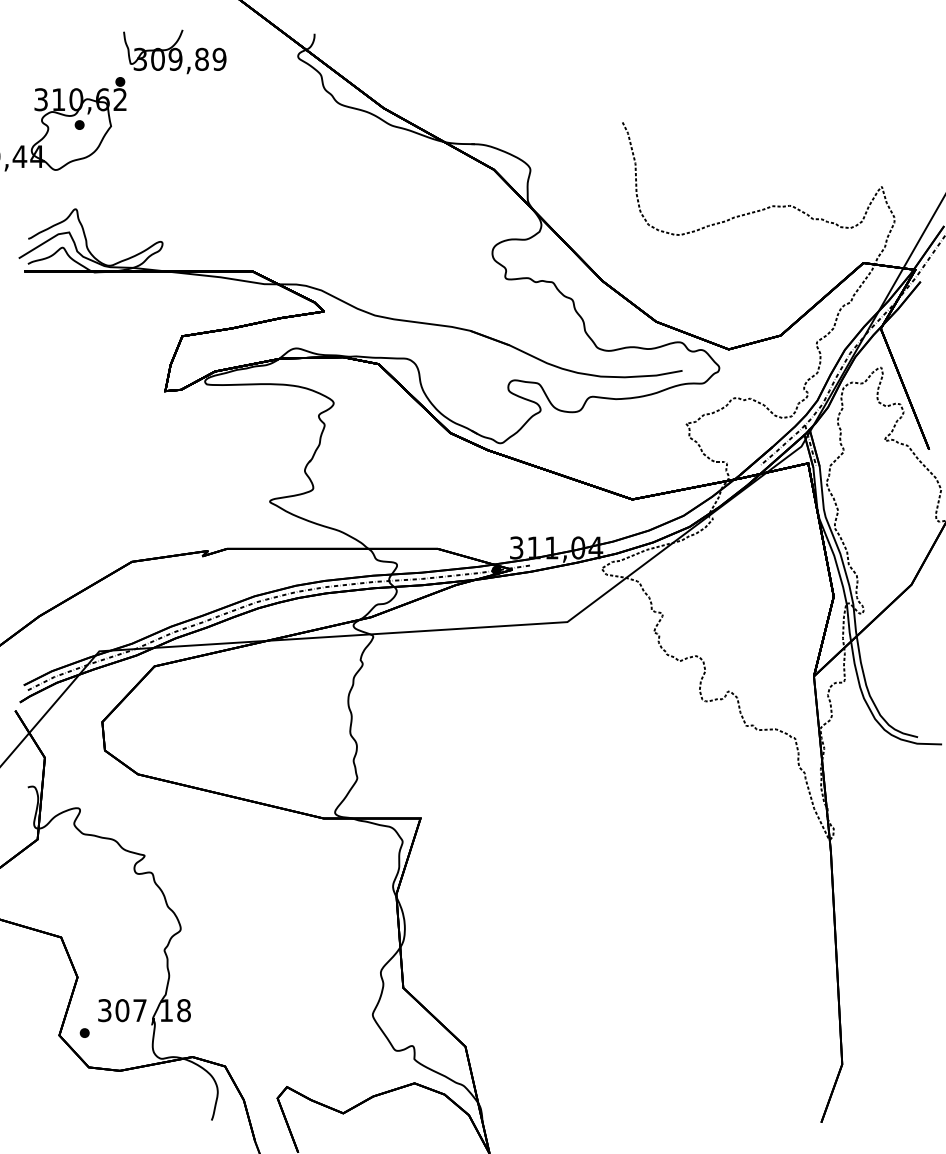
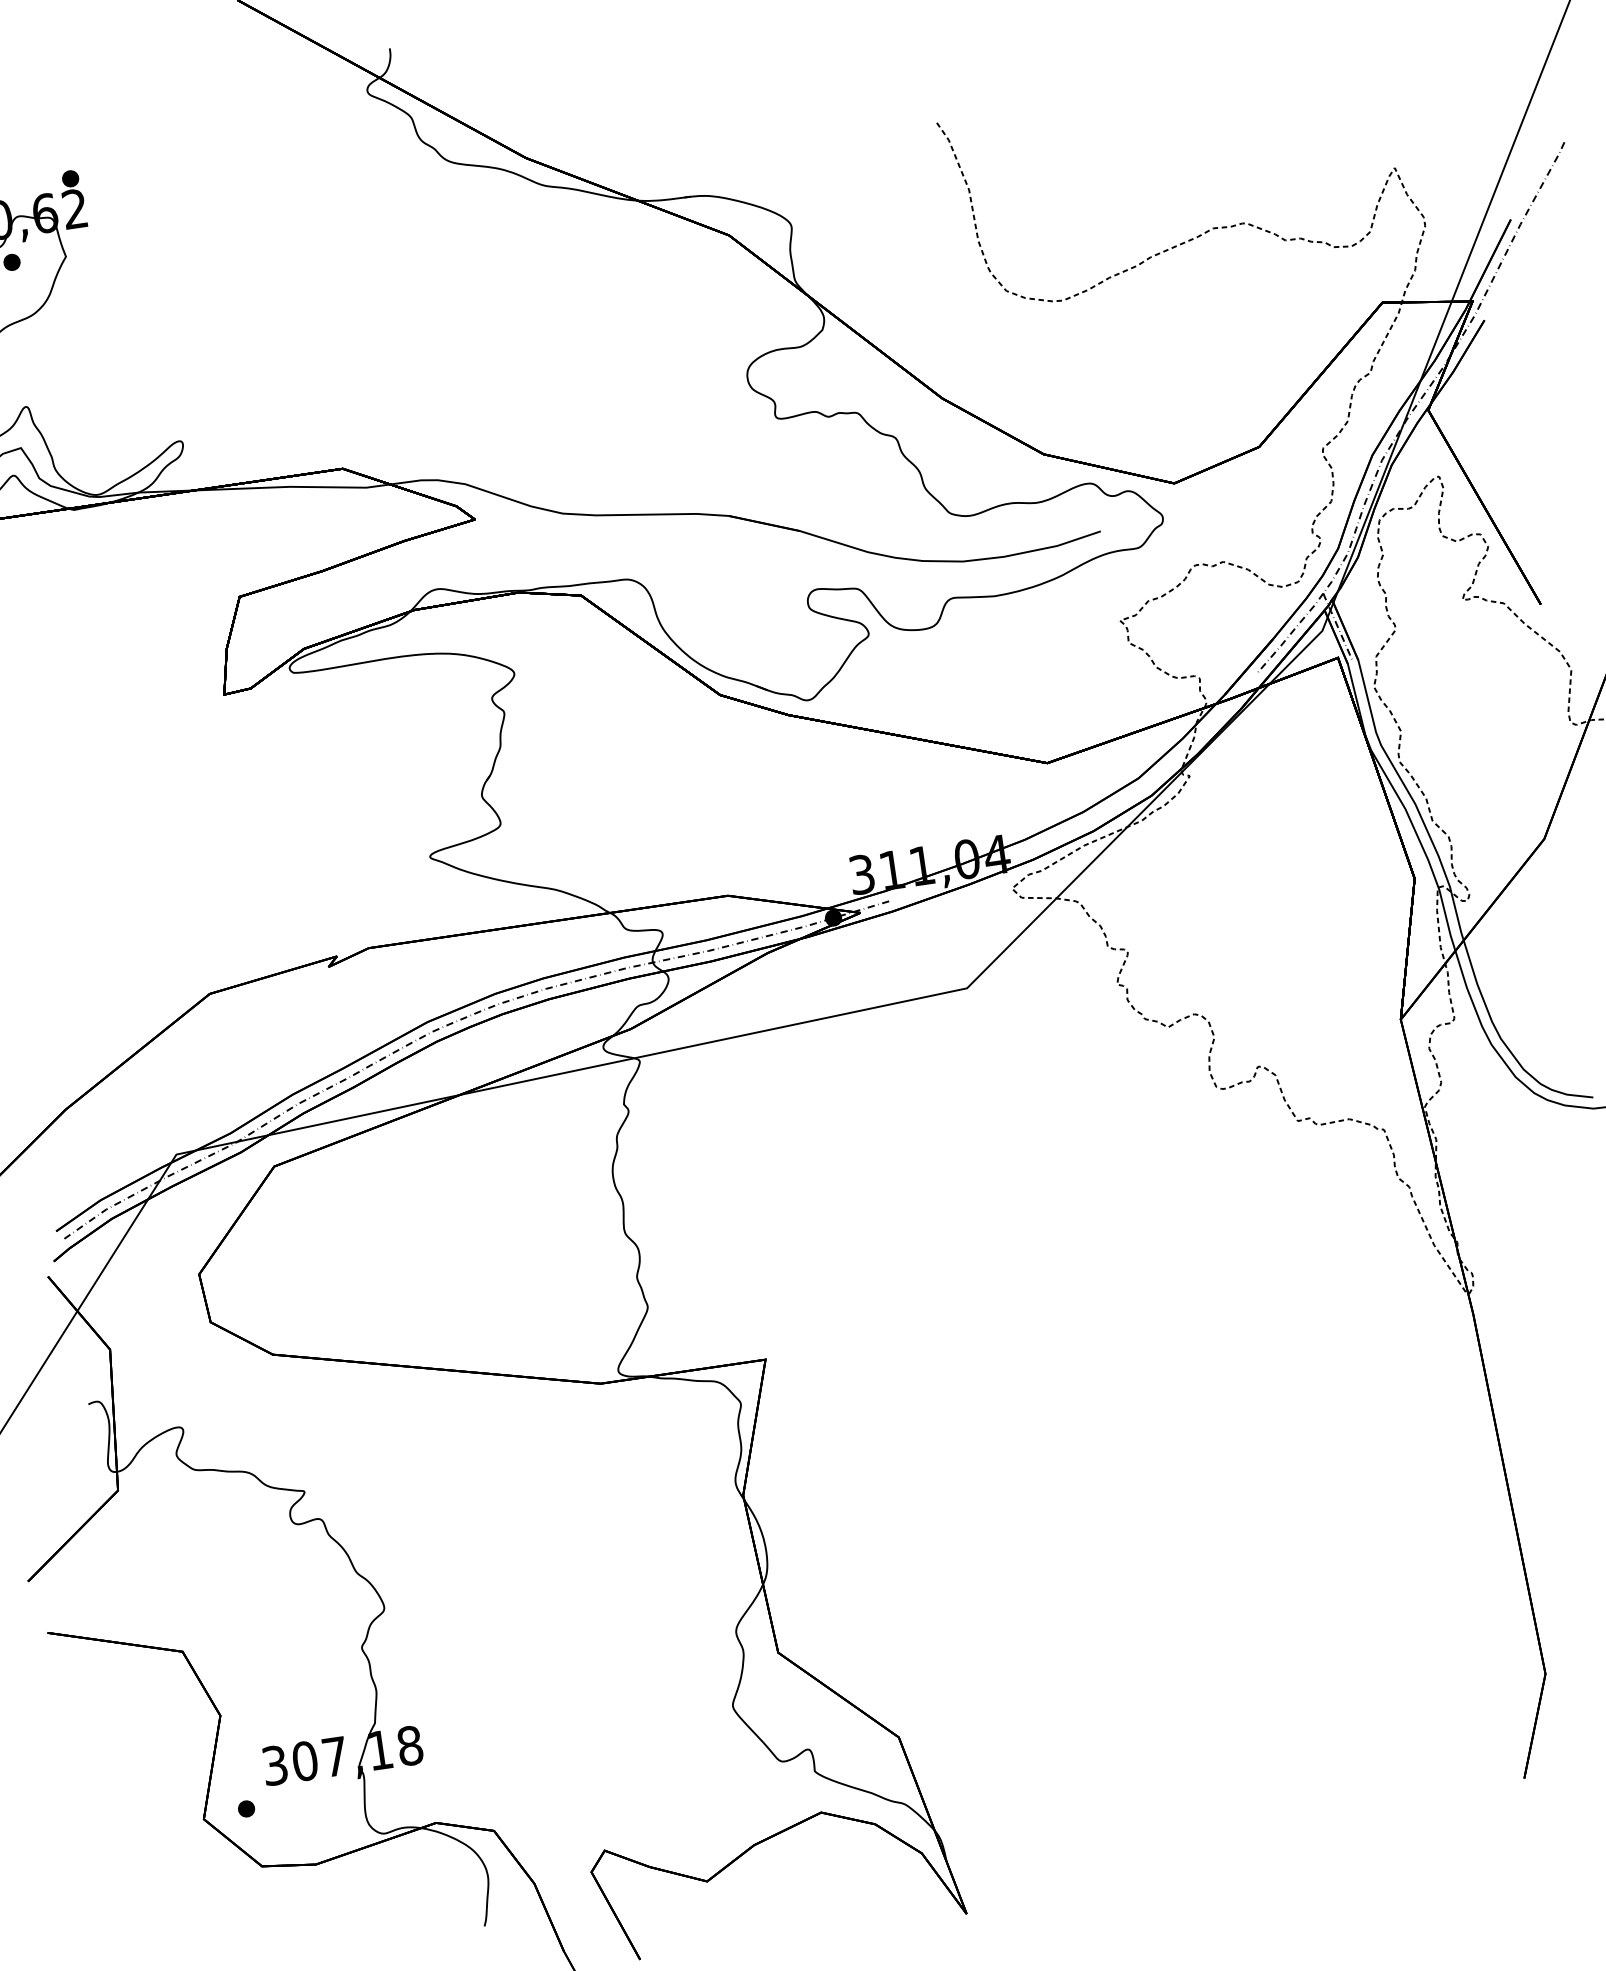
part: (174, 51) -> (155, 113), removed

